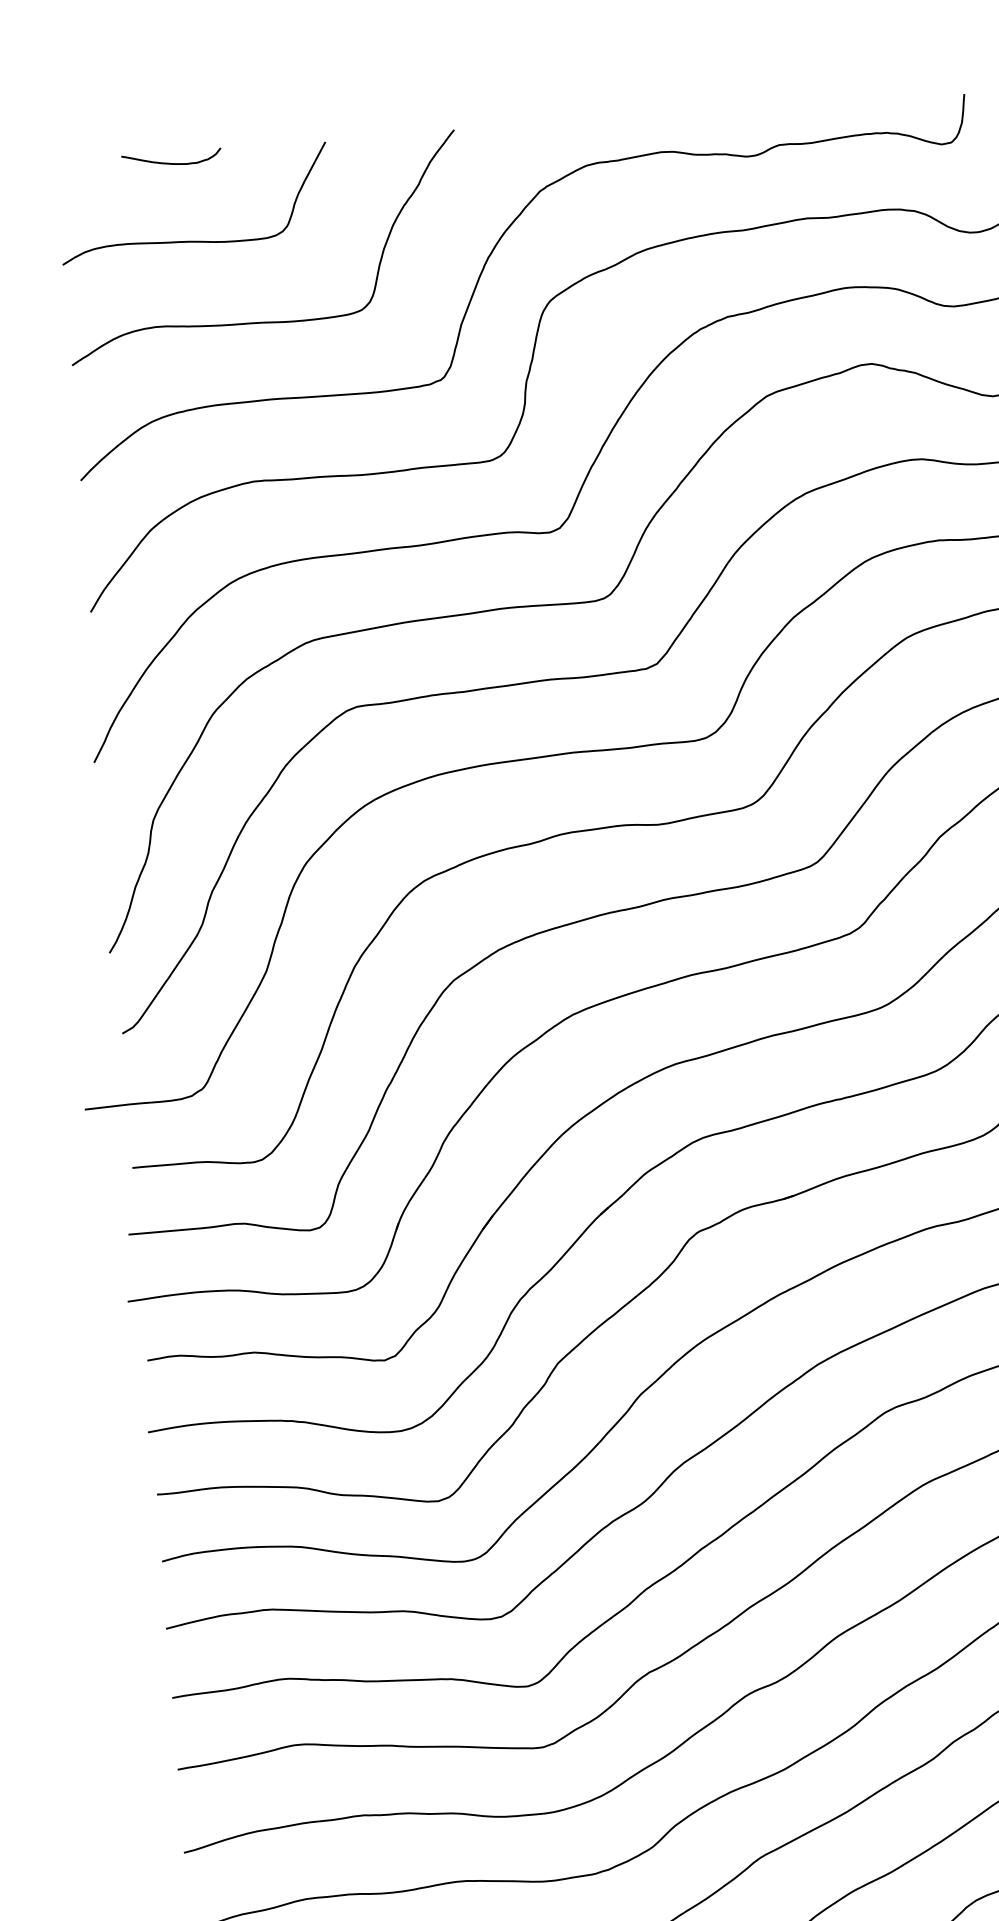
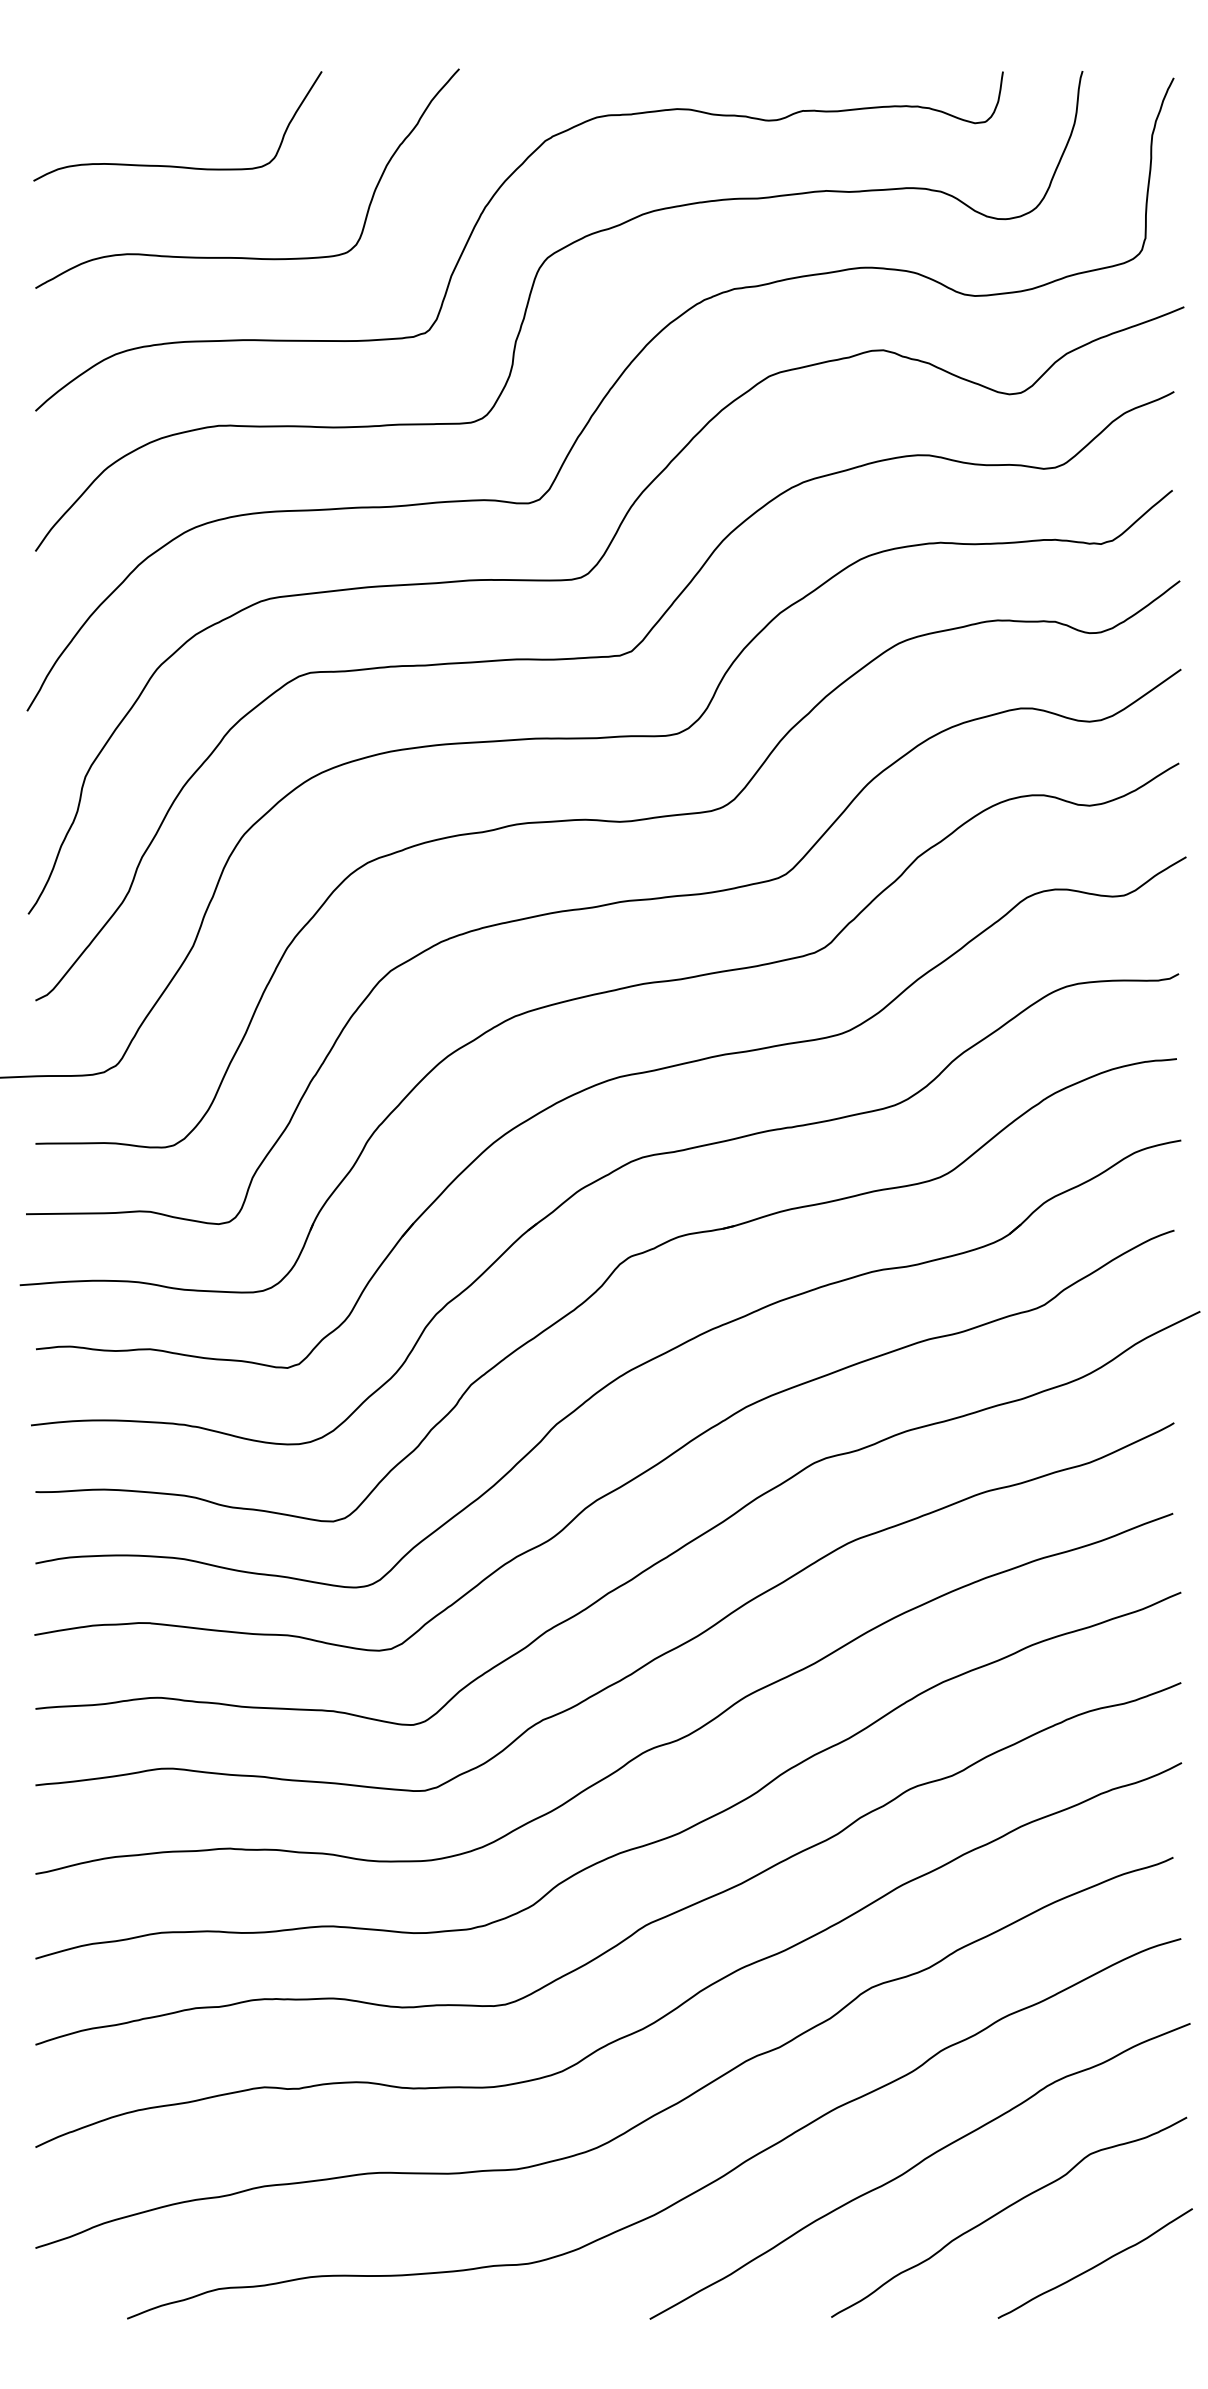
curve: (171, 162) -> (157, 81), removed

